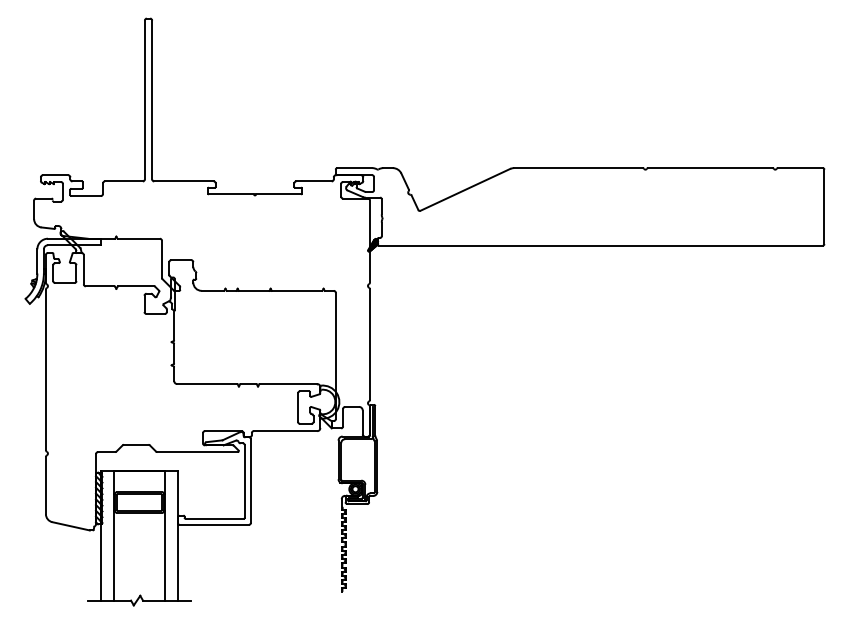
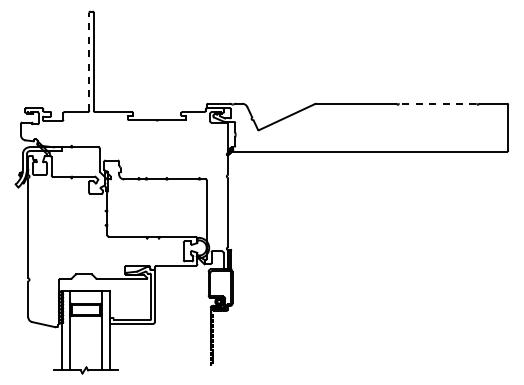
line: (145, 99) -> (89, 61), solid -> dashed
line: (709, 167) -> (437, 103), solid -> dashed

